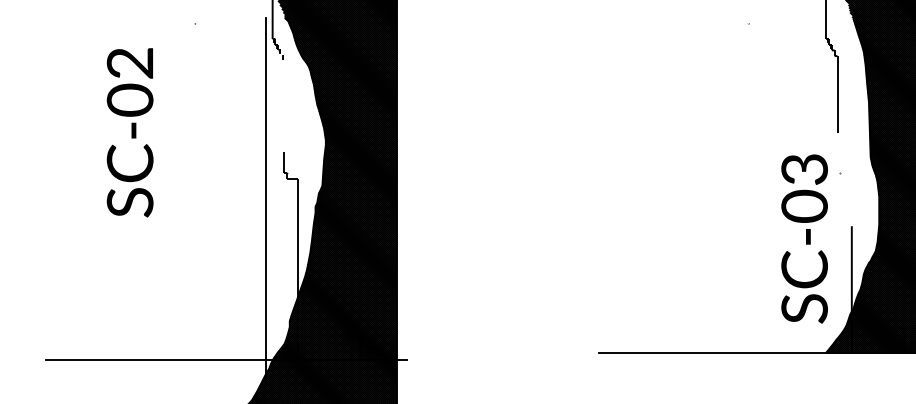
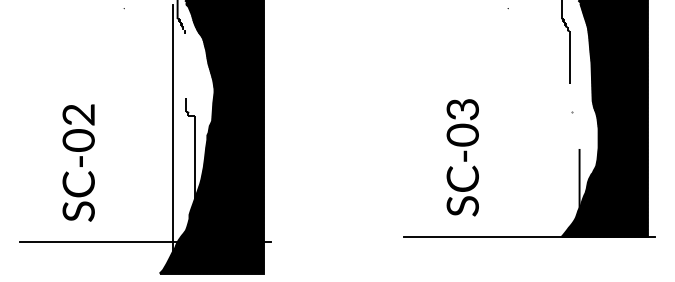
text: (129, 131) -> (78, 162), moved
text: (804, 238) -> (462, 157), moved

